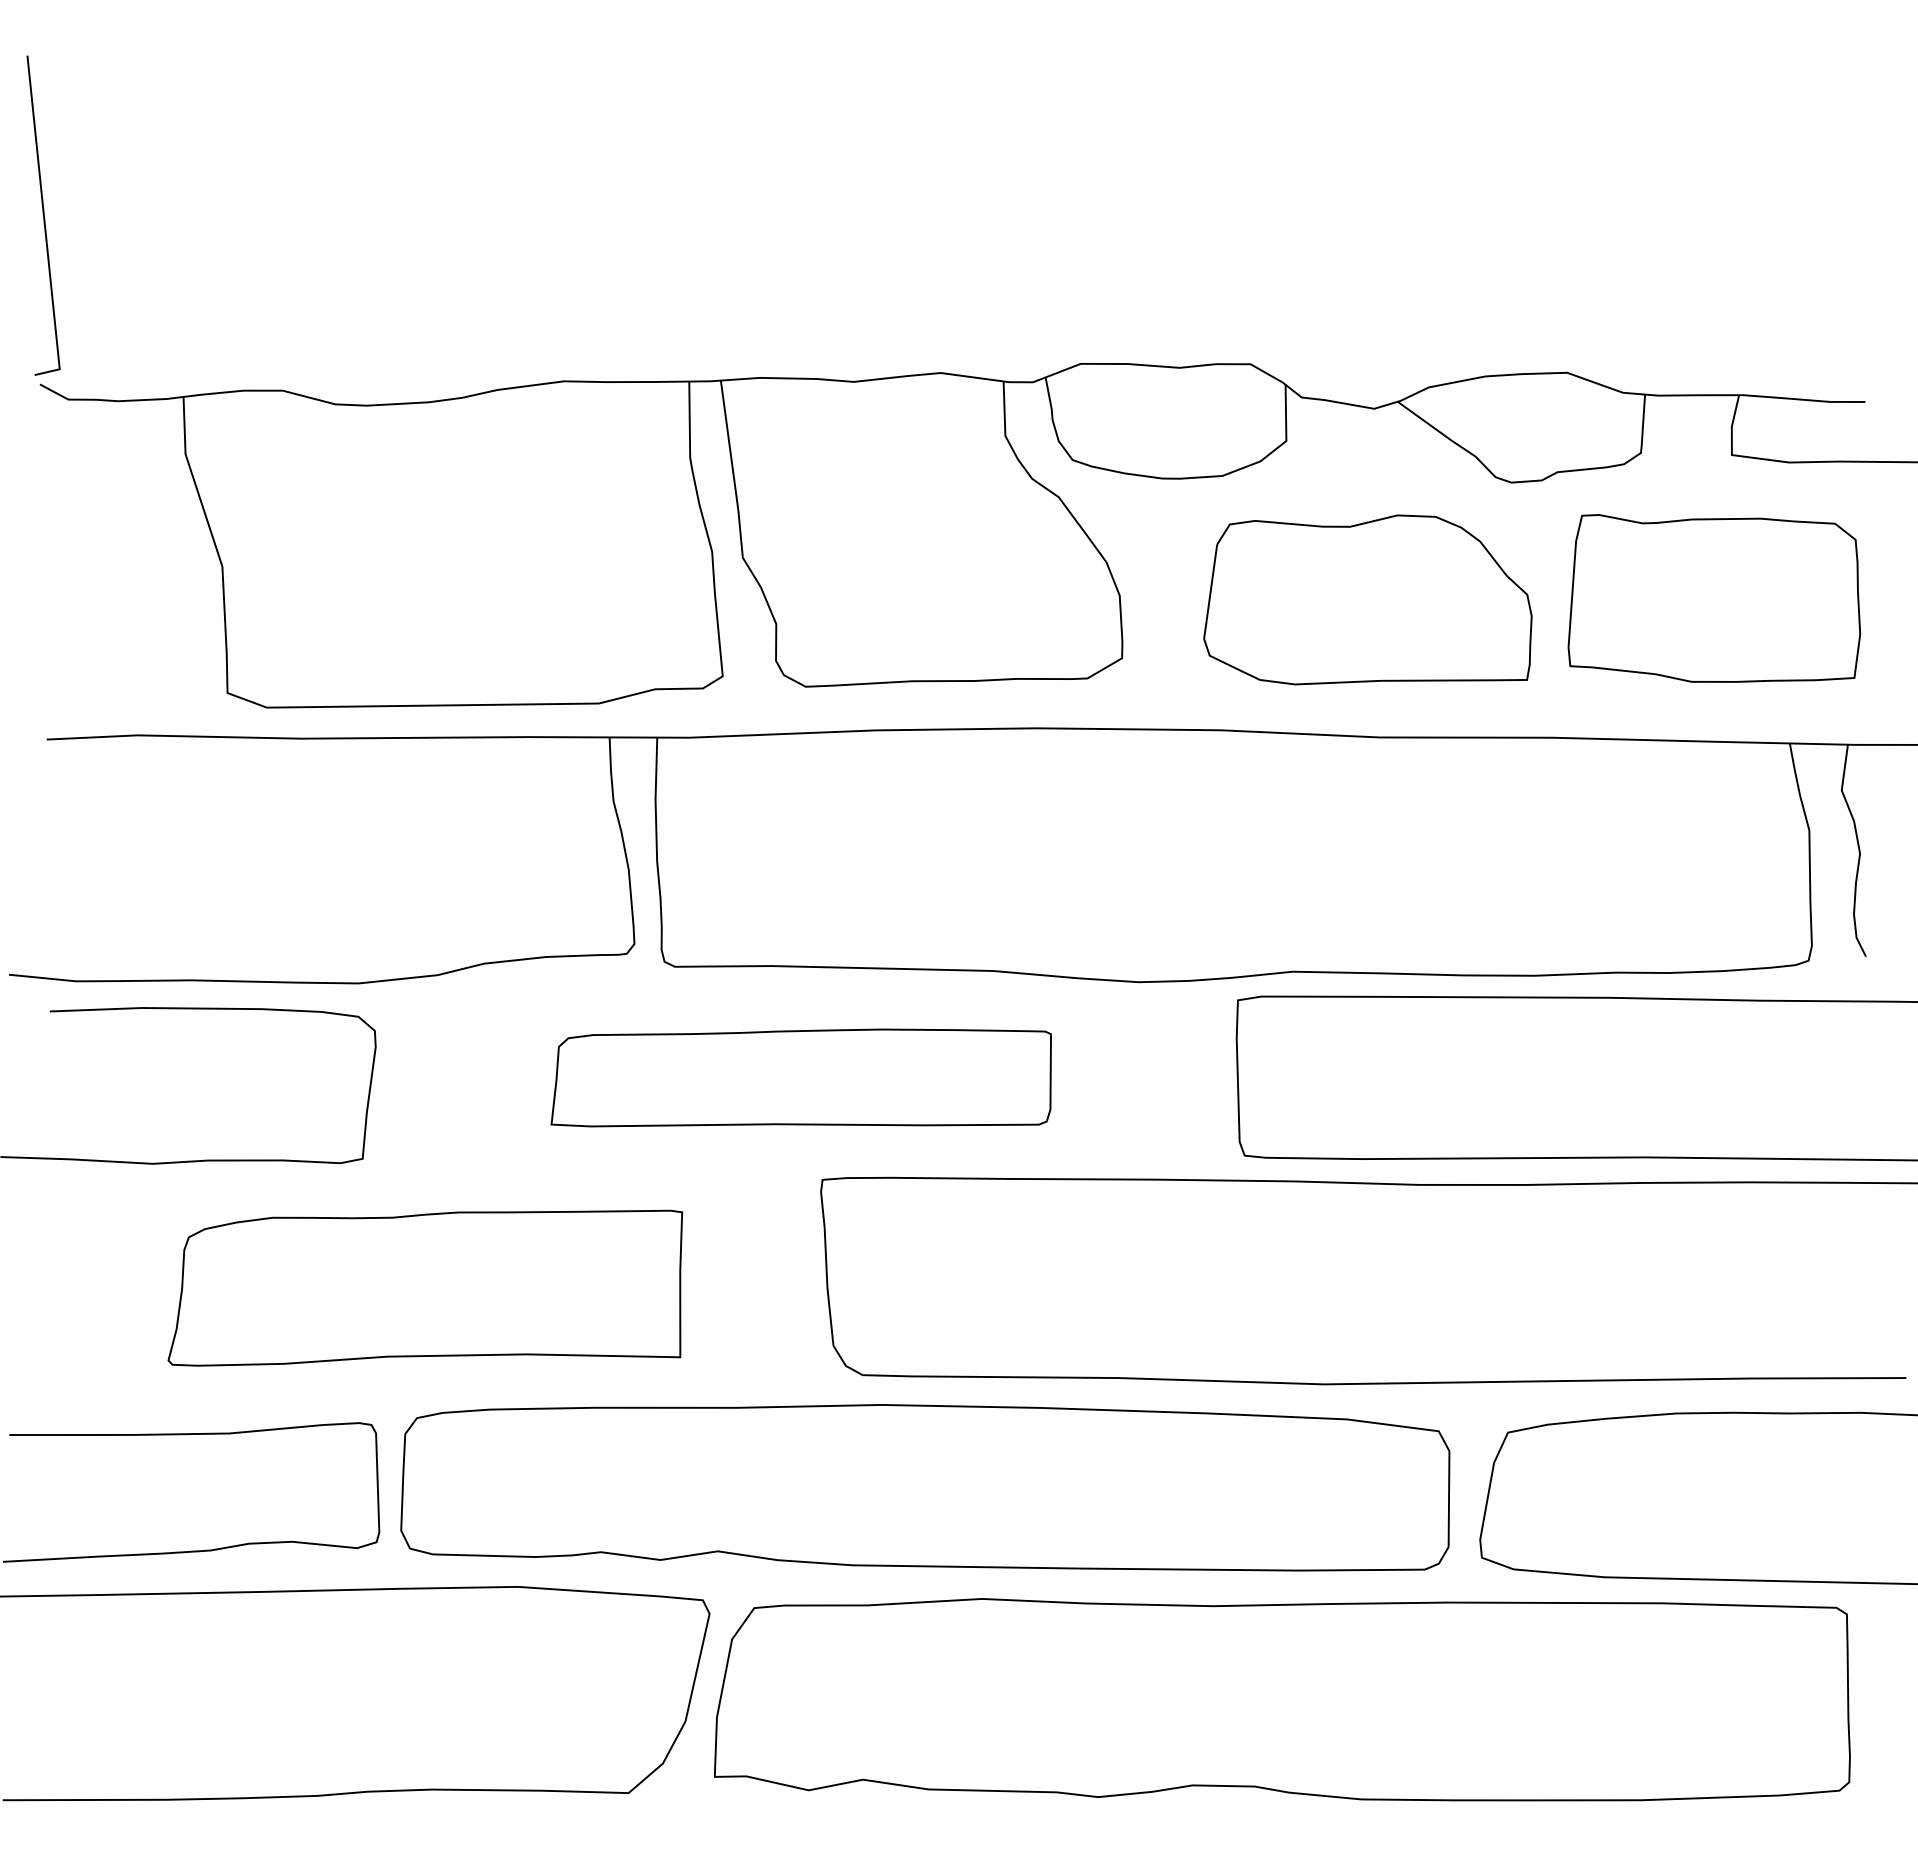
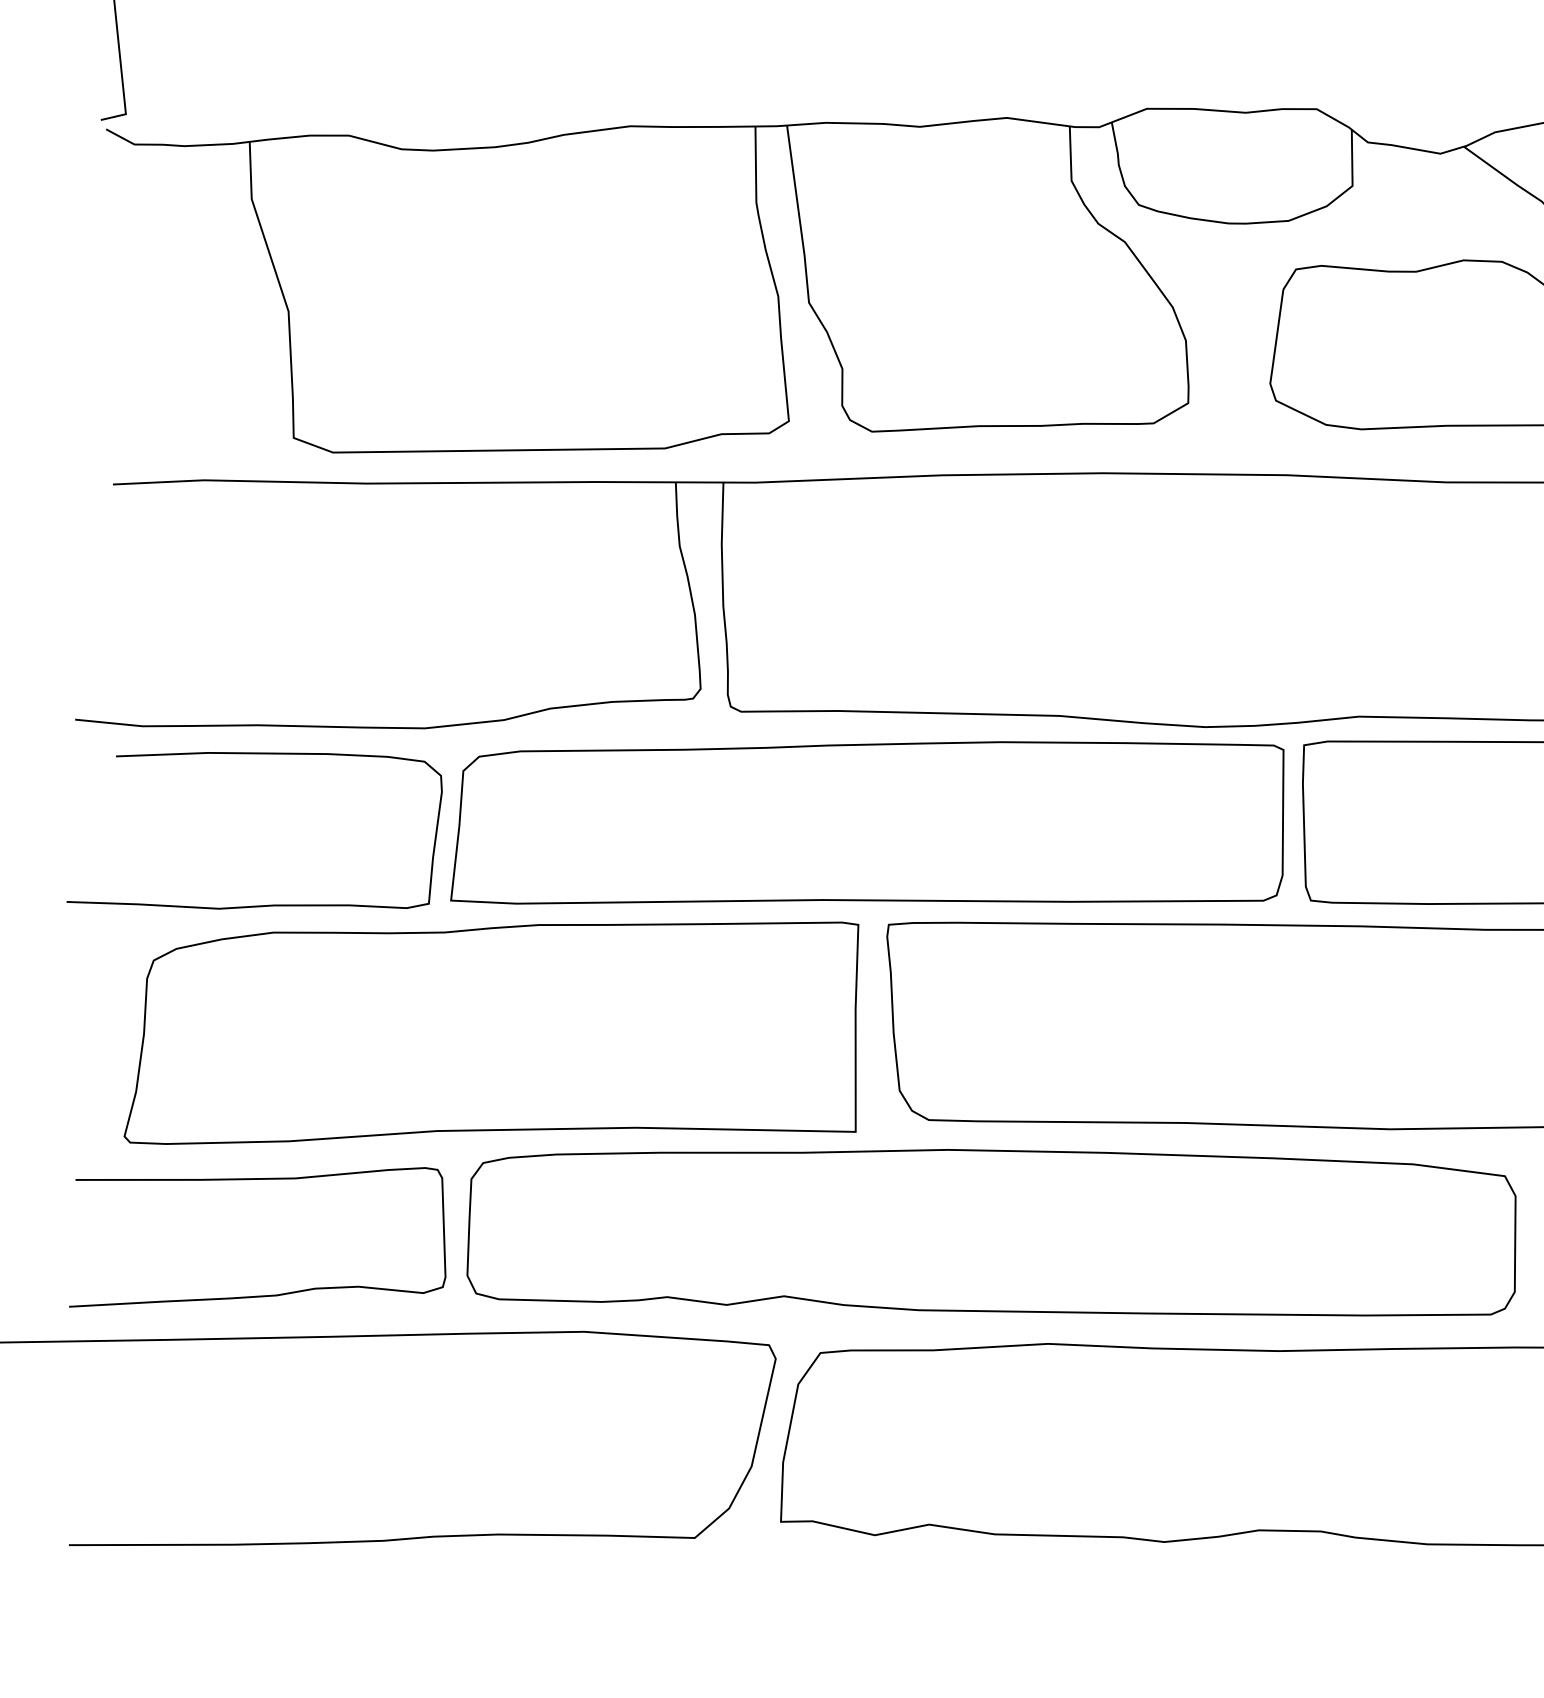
part: (801, 1077) -> (867, 822), size x1.67
part: (425, 1287) -> (491, 1032), size x1.43

